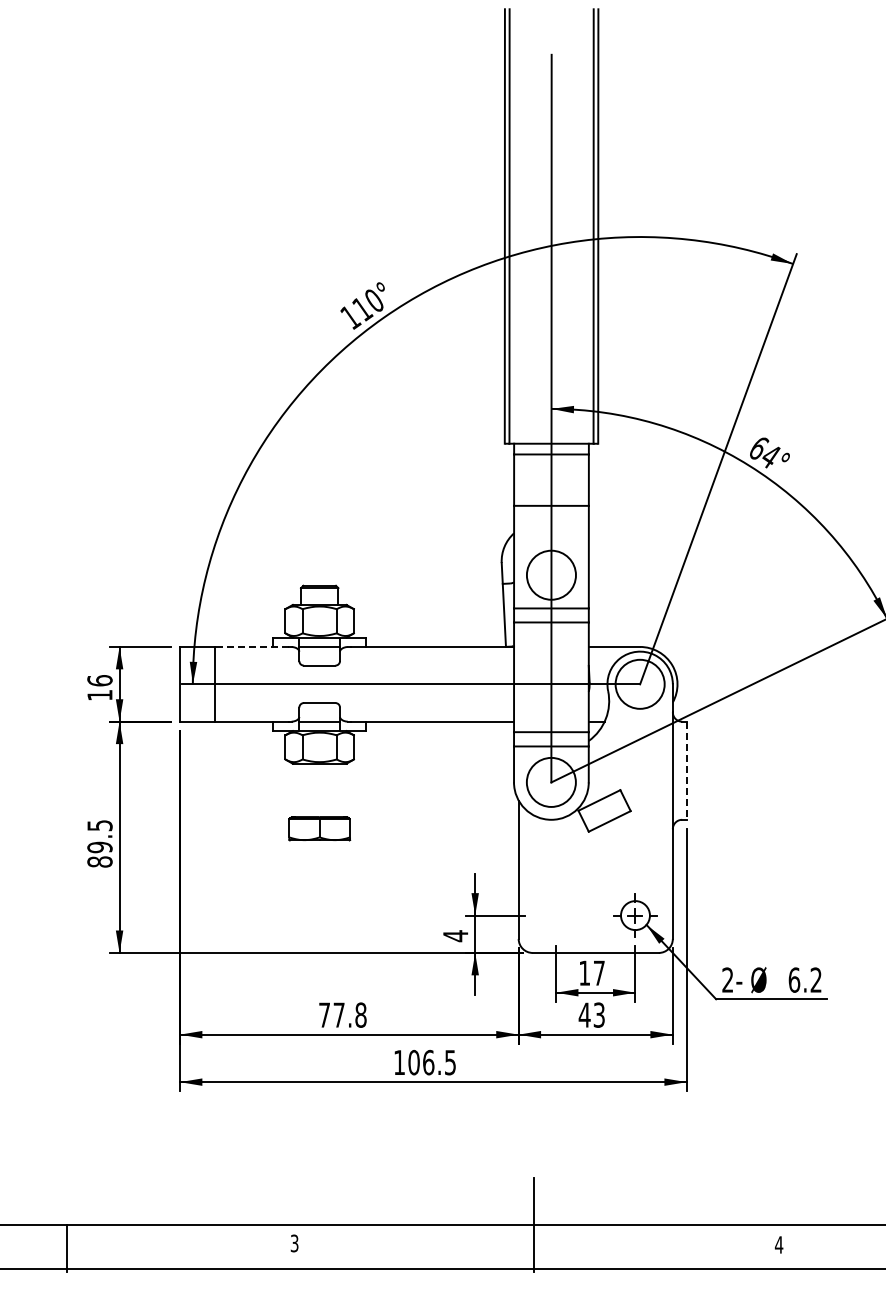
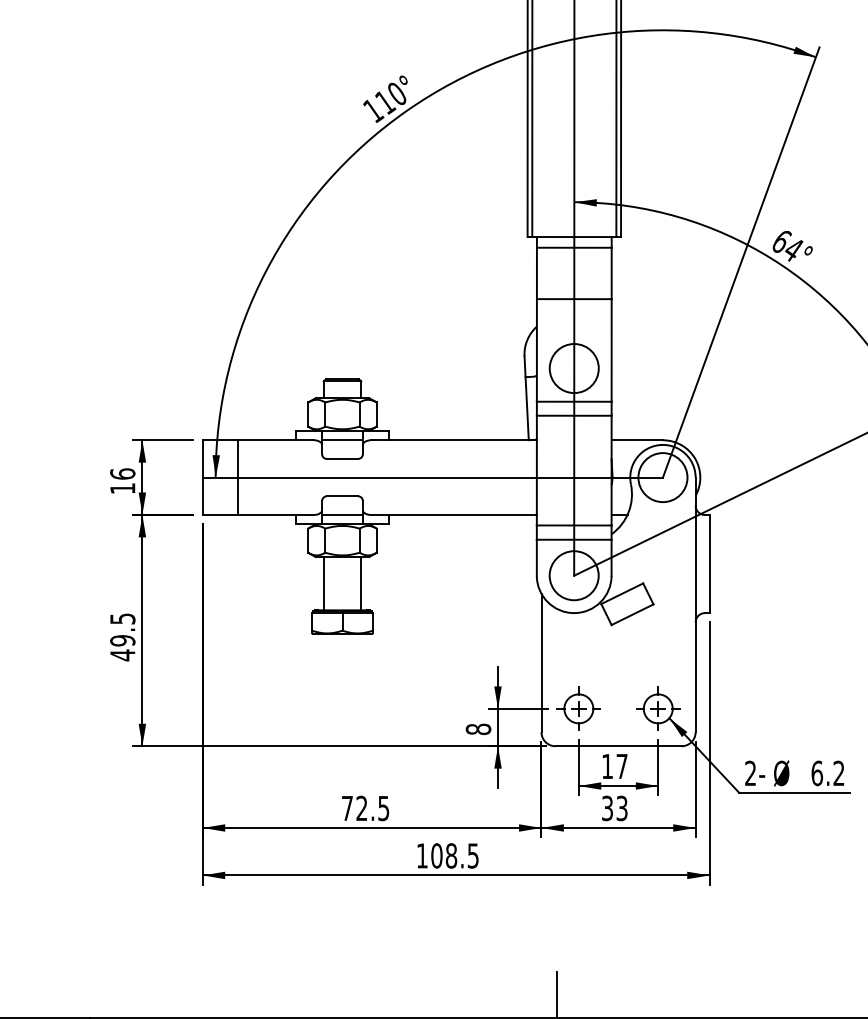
line: (251, 646) -> (274, 439), dashed -> solid
line: (686, 771) -> (709, 564), dashed -> solid
line: (301, 790) -> (324, 583), added
line: (338, 790) -> (361, 583), added
text: (99, 862) -> (122, 655), 89.5 -> 49.5
part: (556, 915) -> (579, 708), added
text: (455, 936) -> (478, 729), 4 -> 8
text: (349, 1014) -> (372, 807), 77.8 -> 72.5
text: (584, 1014) -> (607, 807), 43 -> 33
text: (428, 1062) -> (451, 855), 106.5 -> 108.5

